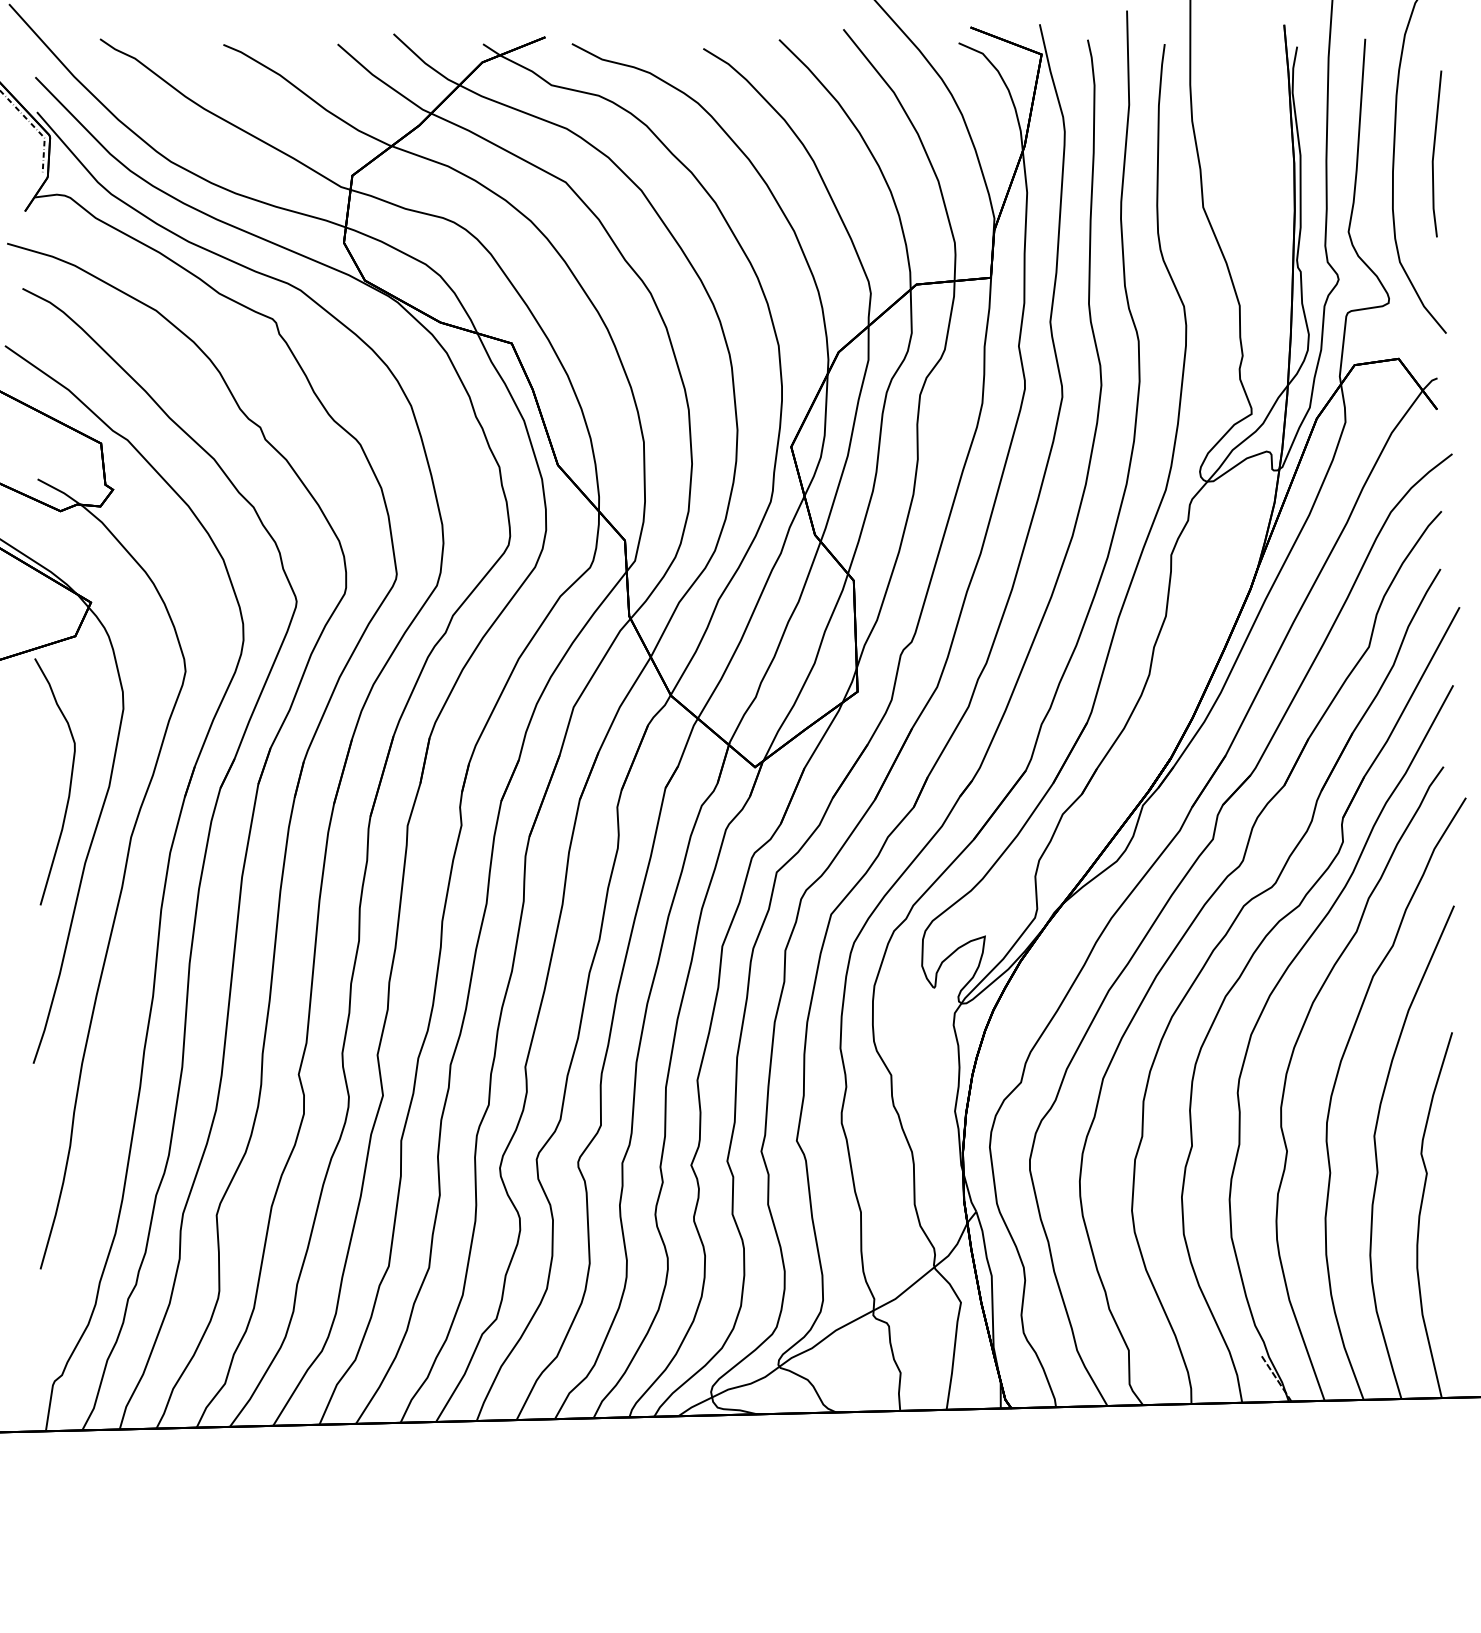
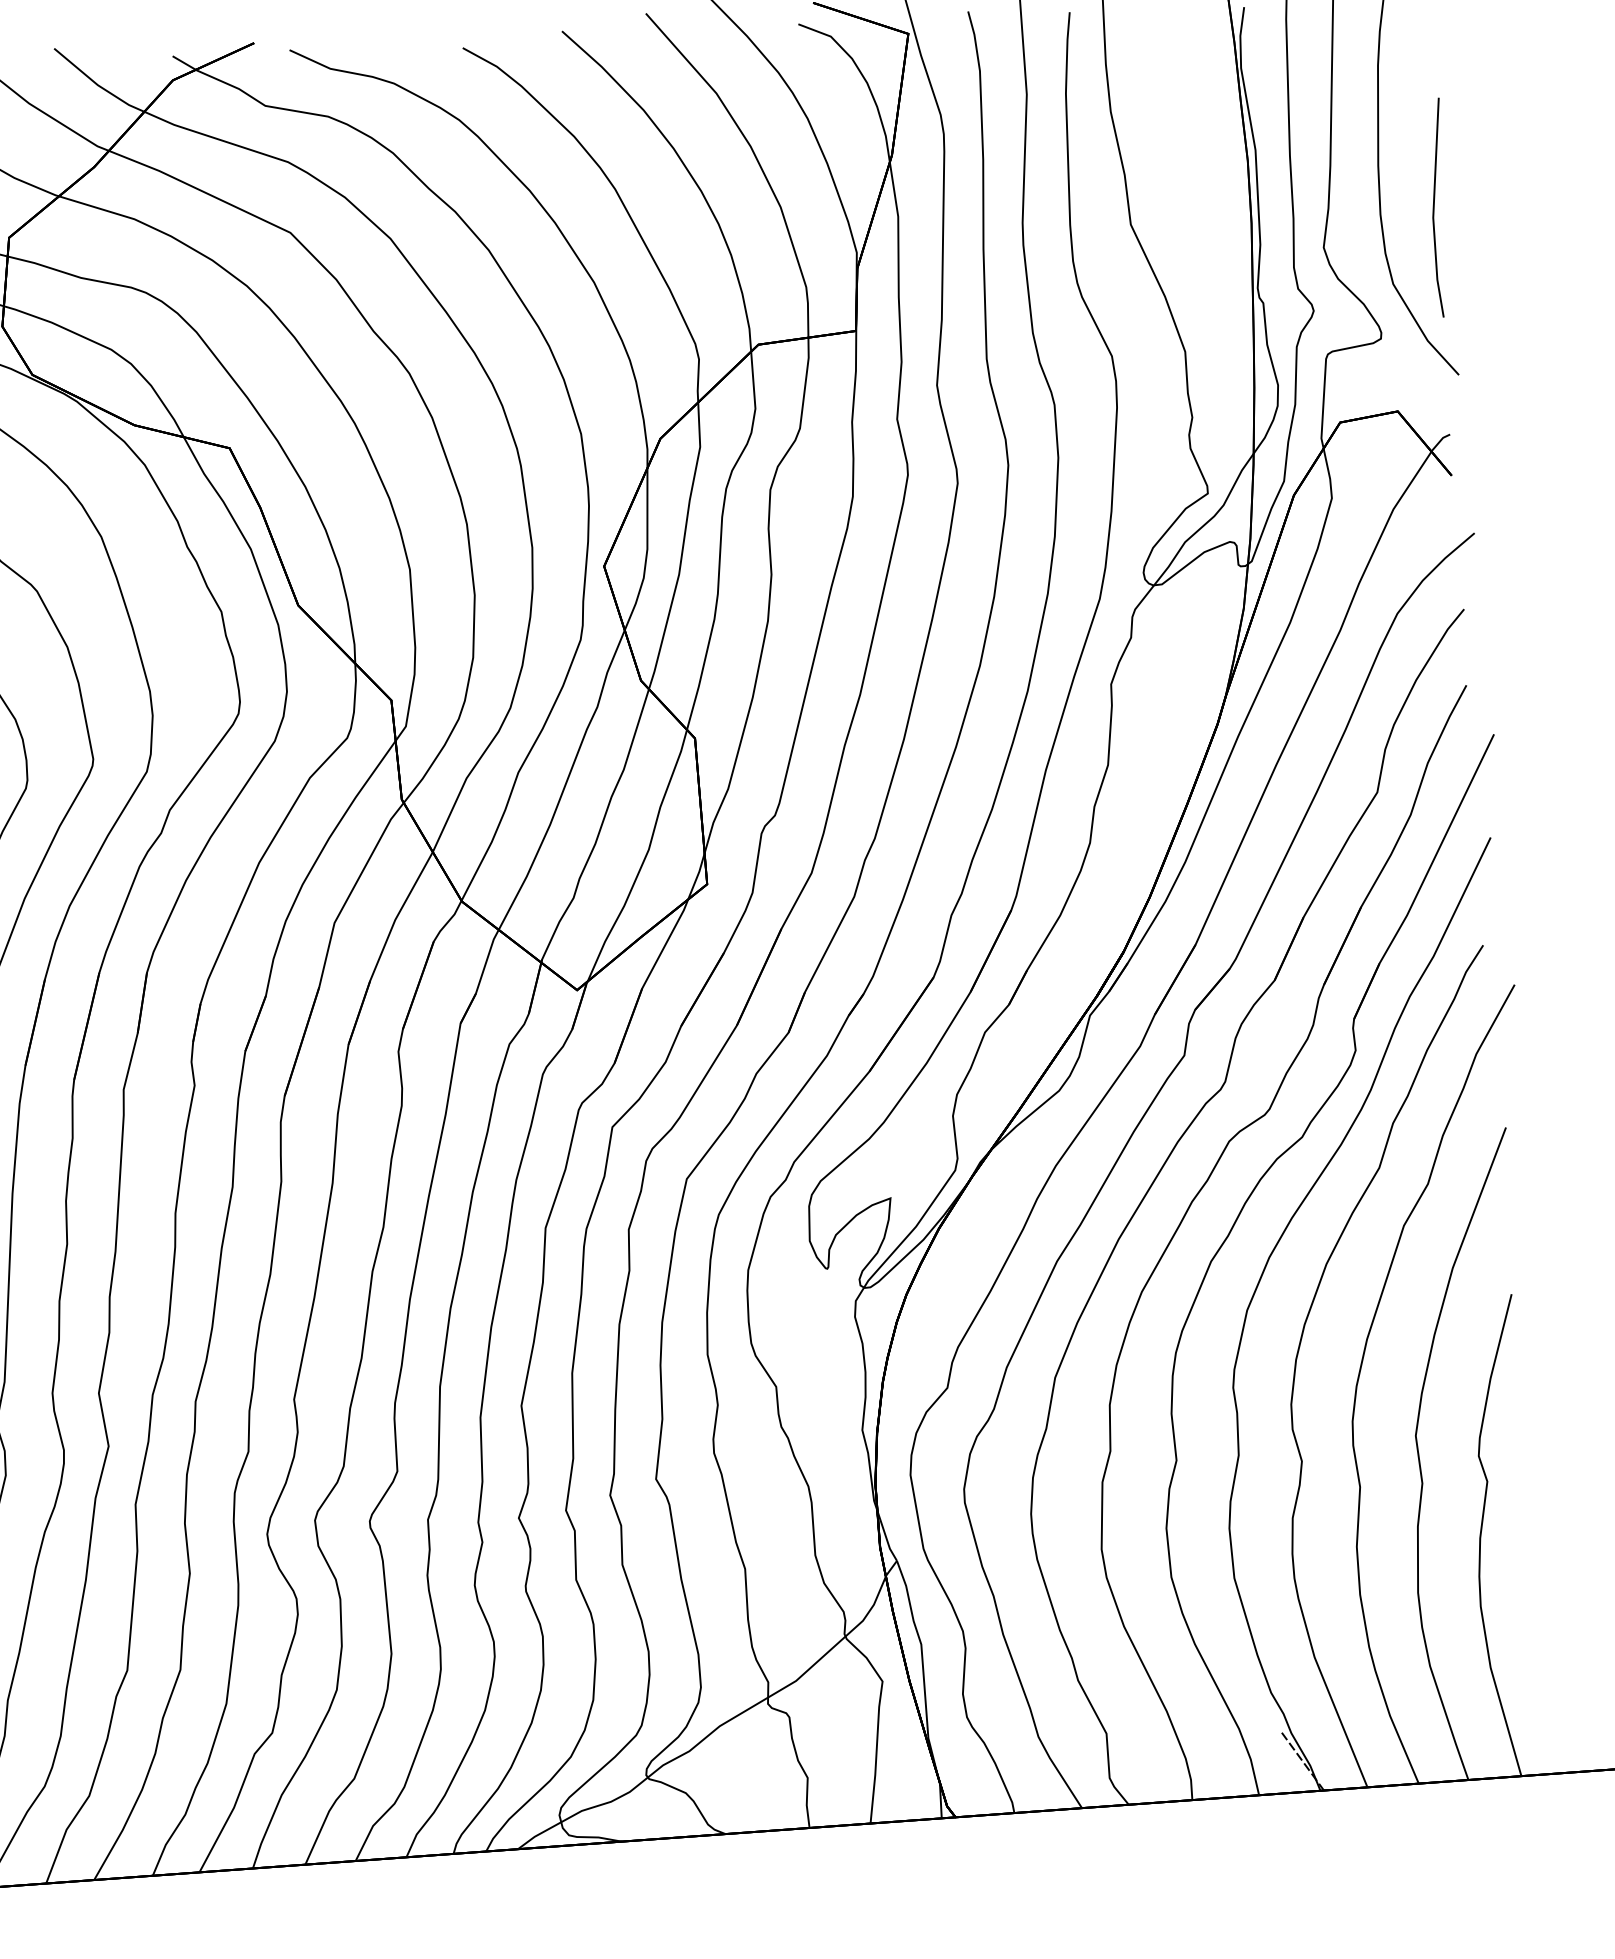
line: (1434, 153) -> (1435, 207), moved

